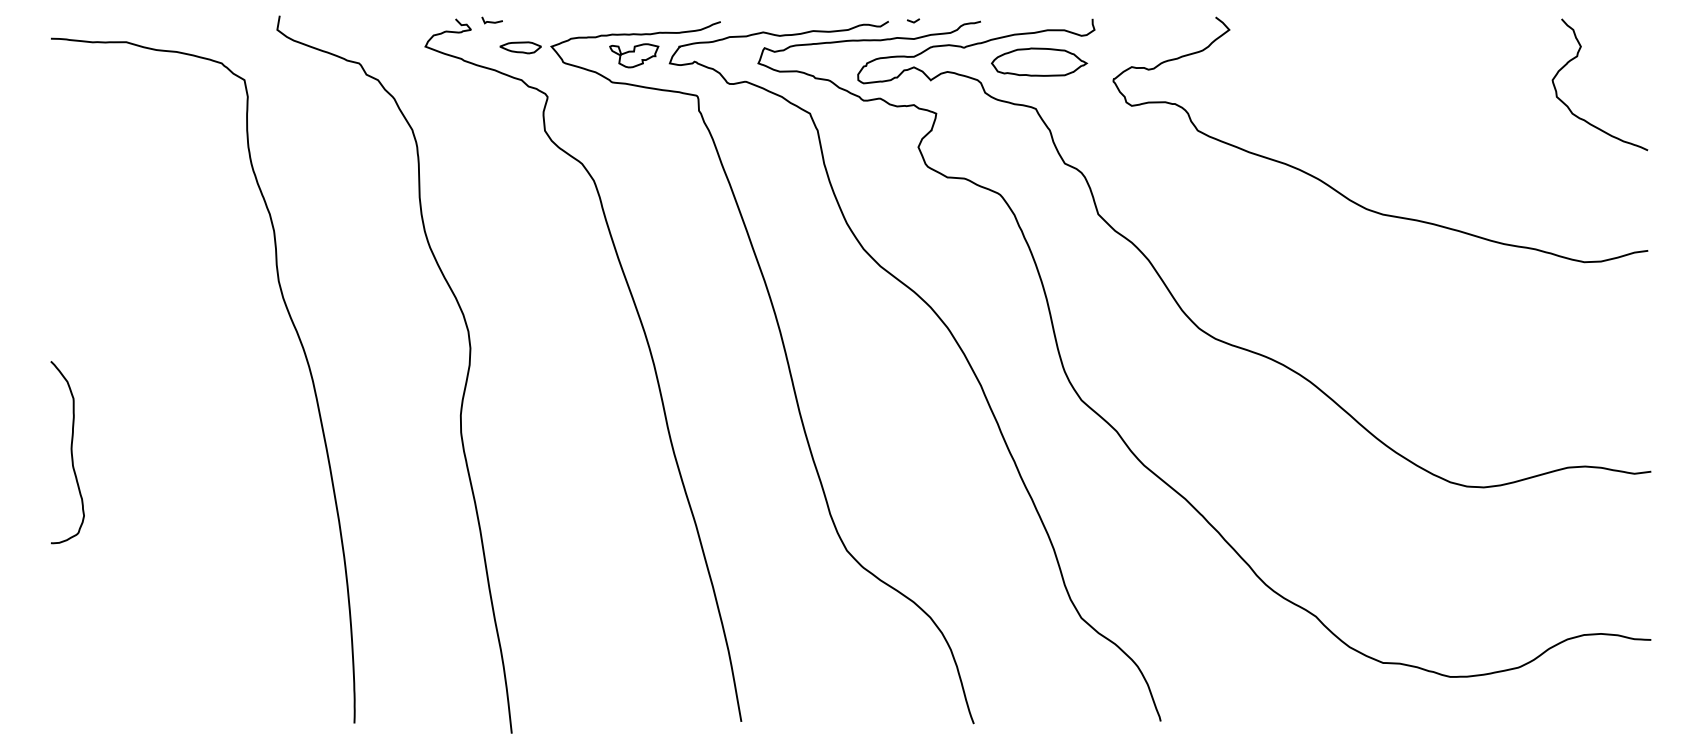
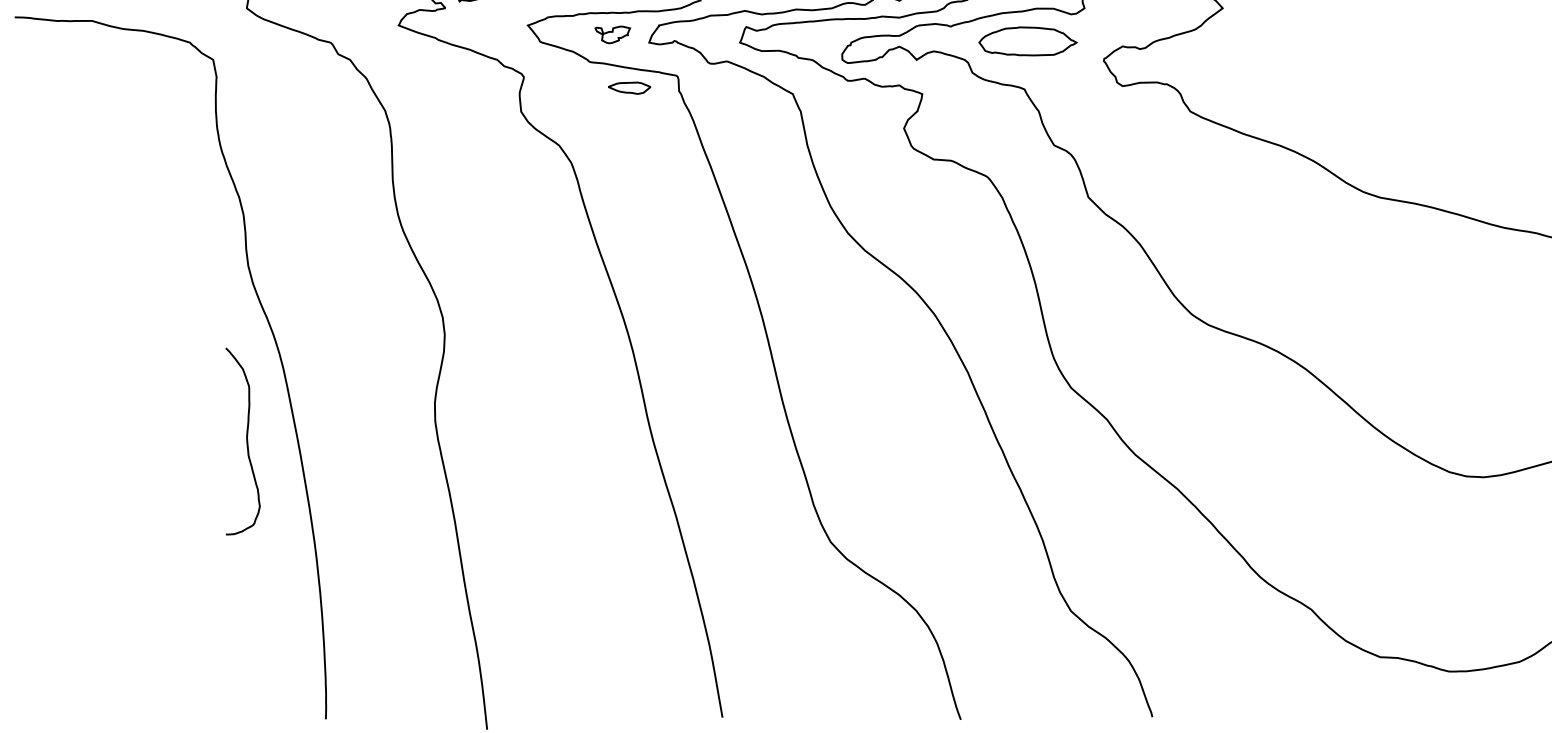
part: (520, 47) -> (629, 87), moved
part: (634, 55) -> (612, 34), size x0.7
curve: (70, 452) -> (245, 441), moved

